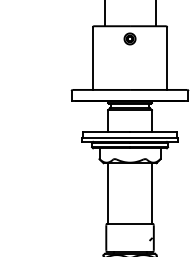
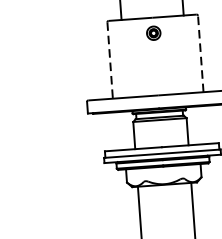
line: (167, 58) -> (201, 53), solid -> dashed
line: (92, 59) -> (109, 61), solid -> dashed

